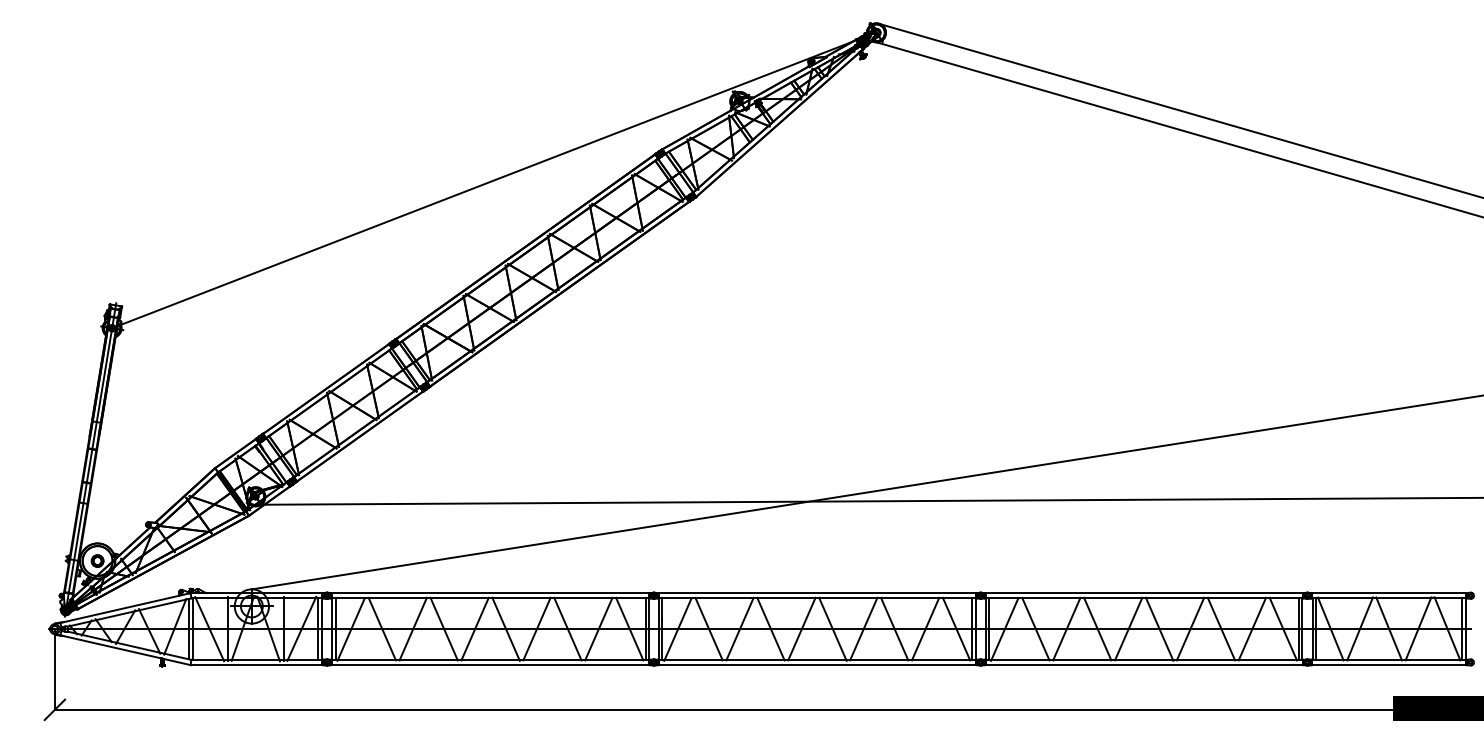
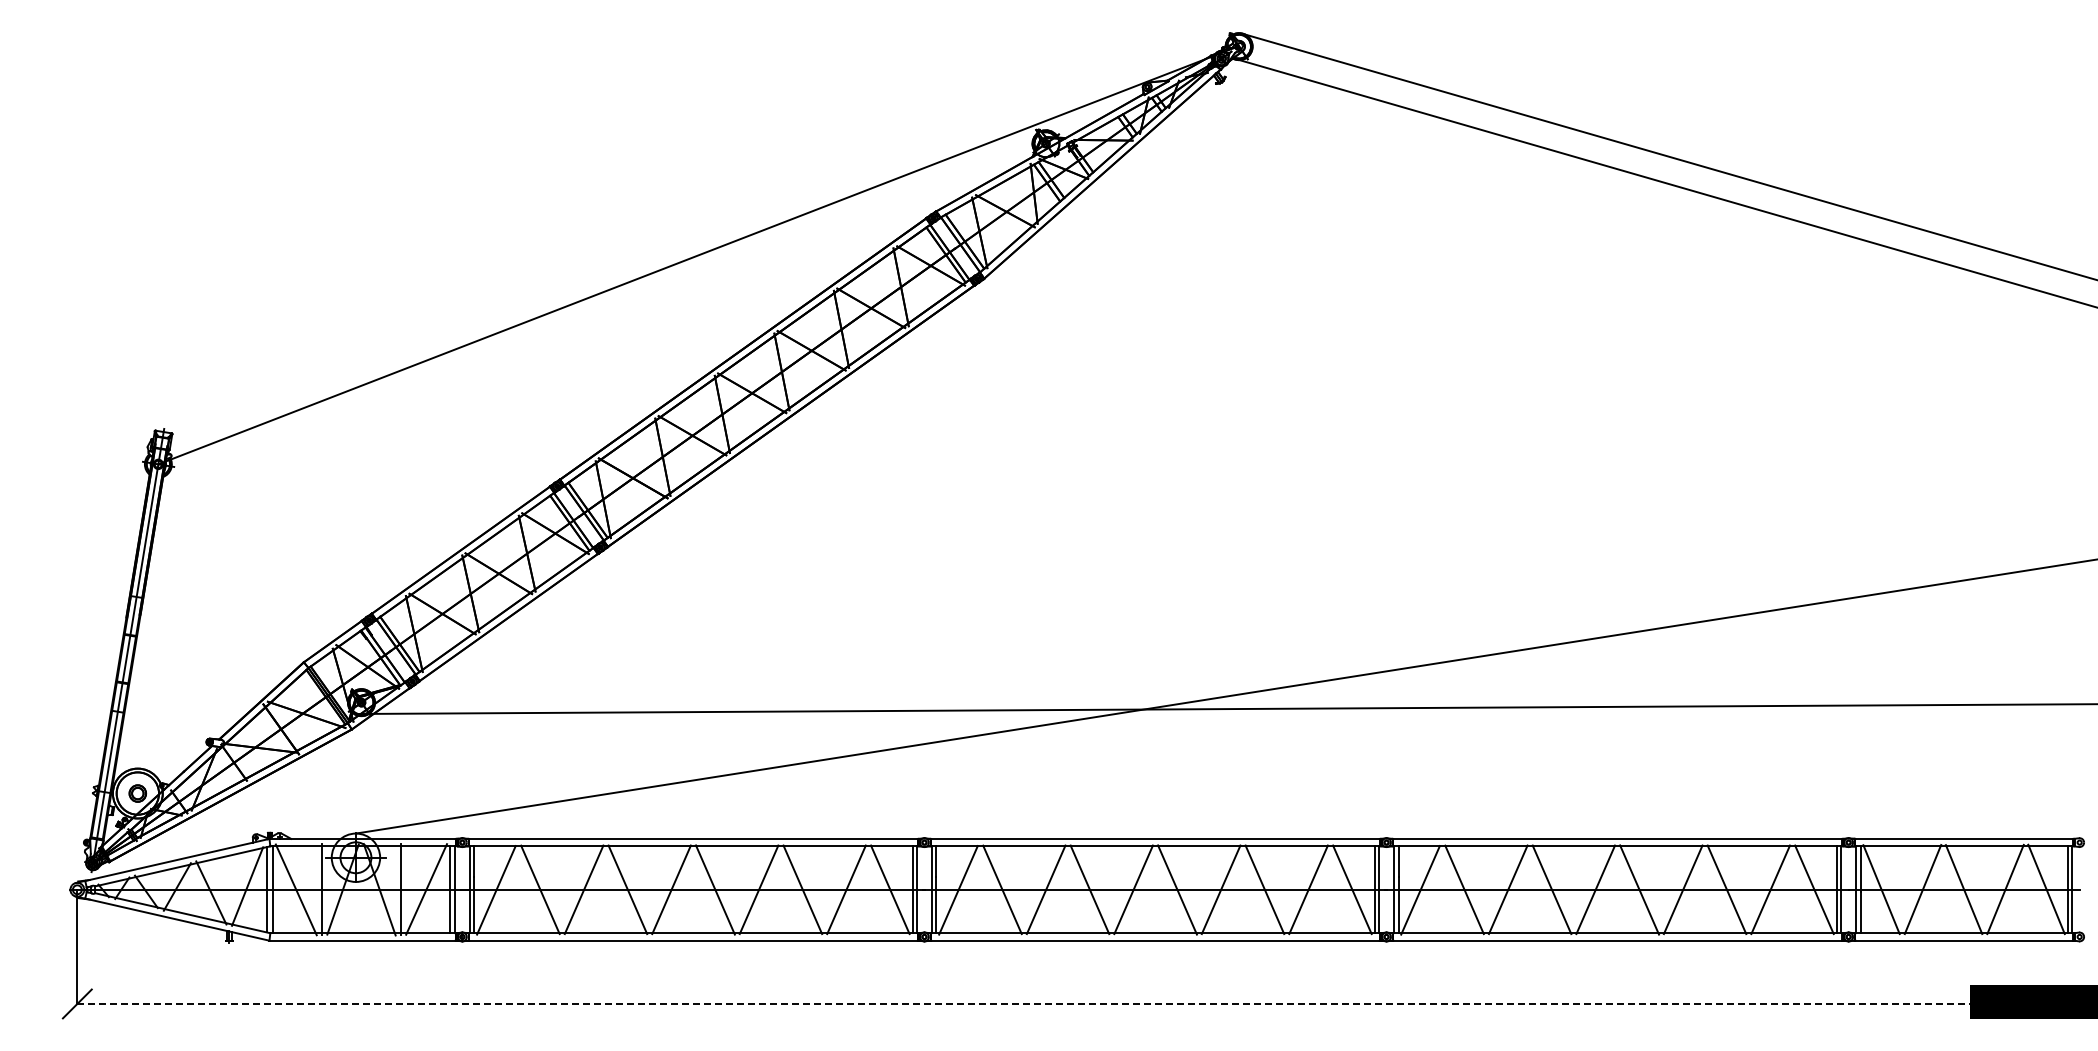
line: (729, 709) -> (1031, 1003), solid -> dashed

